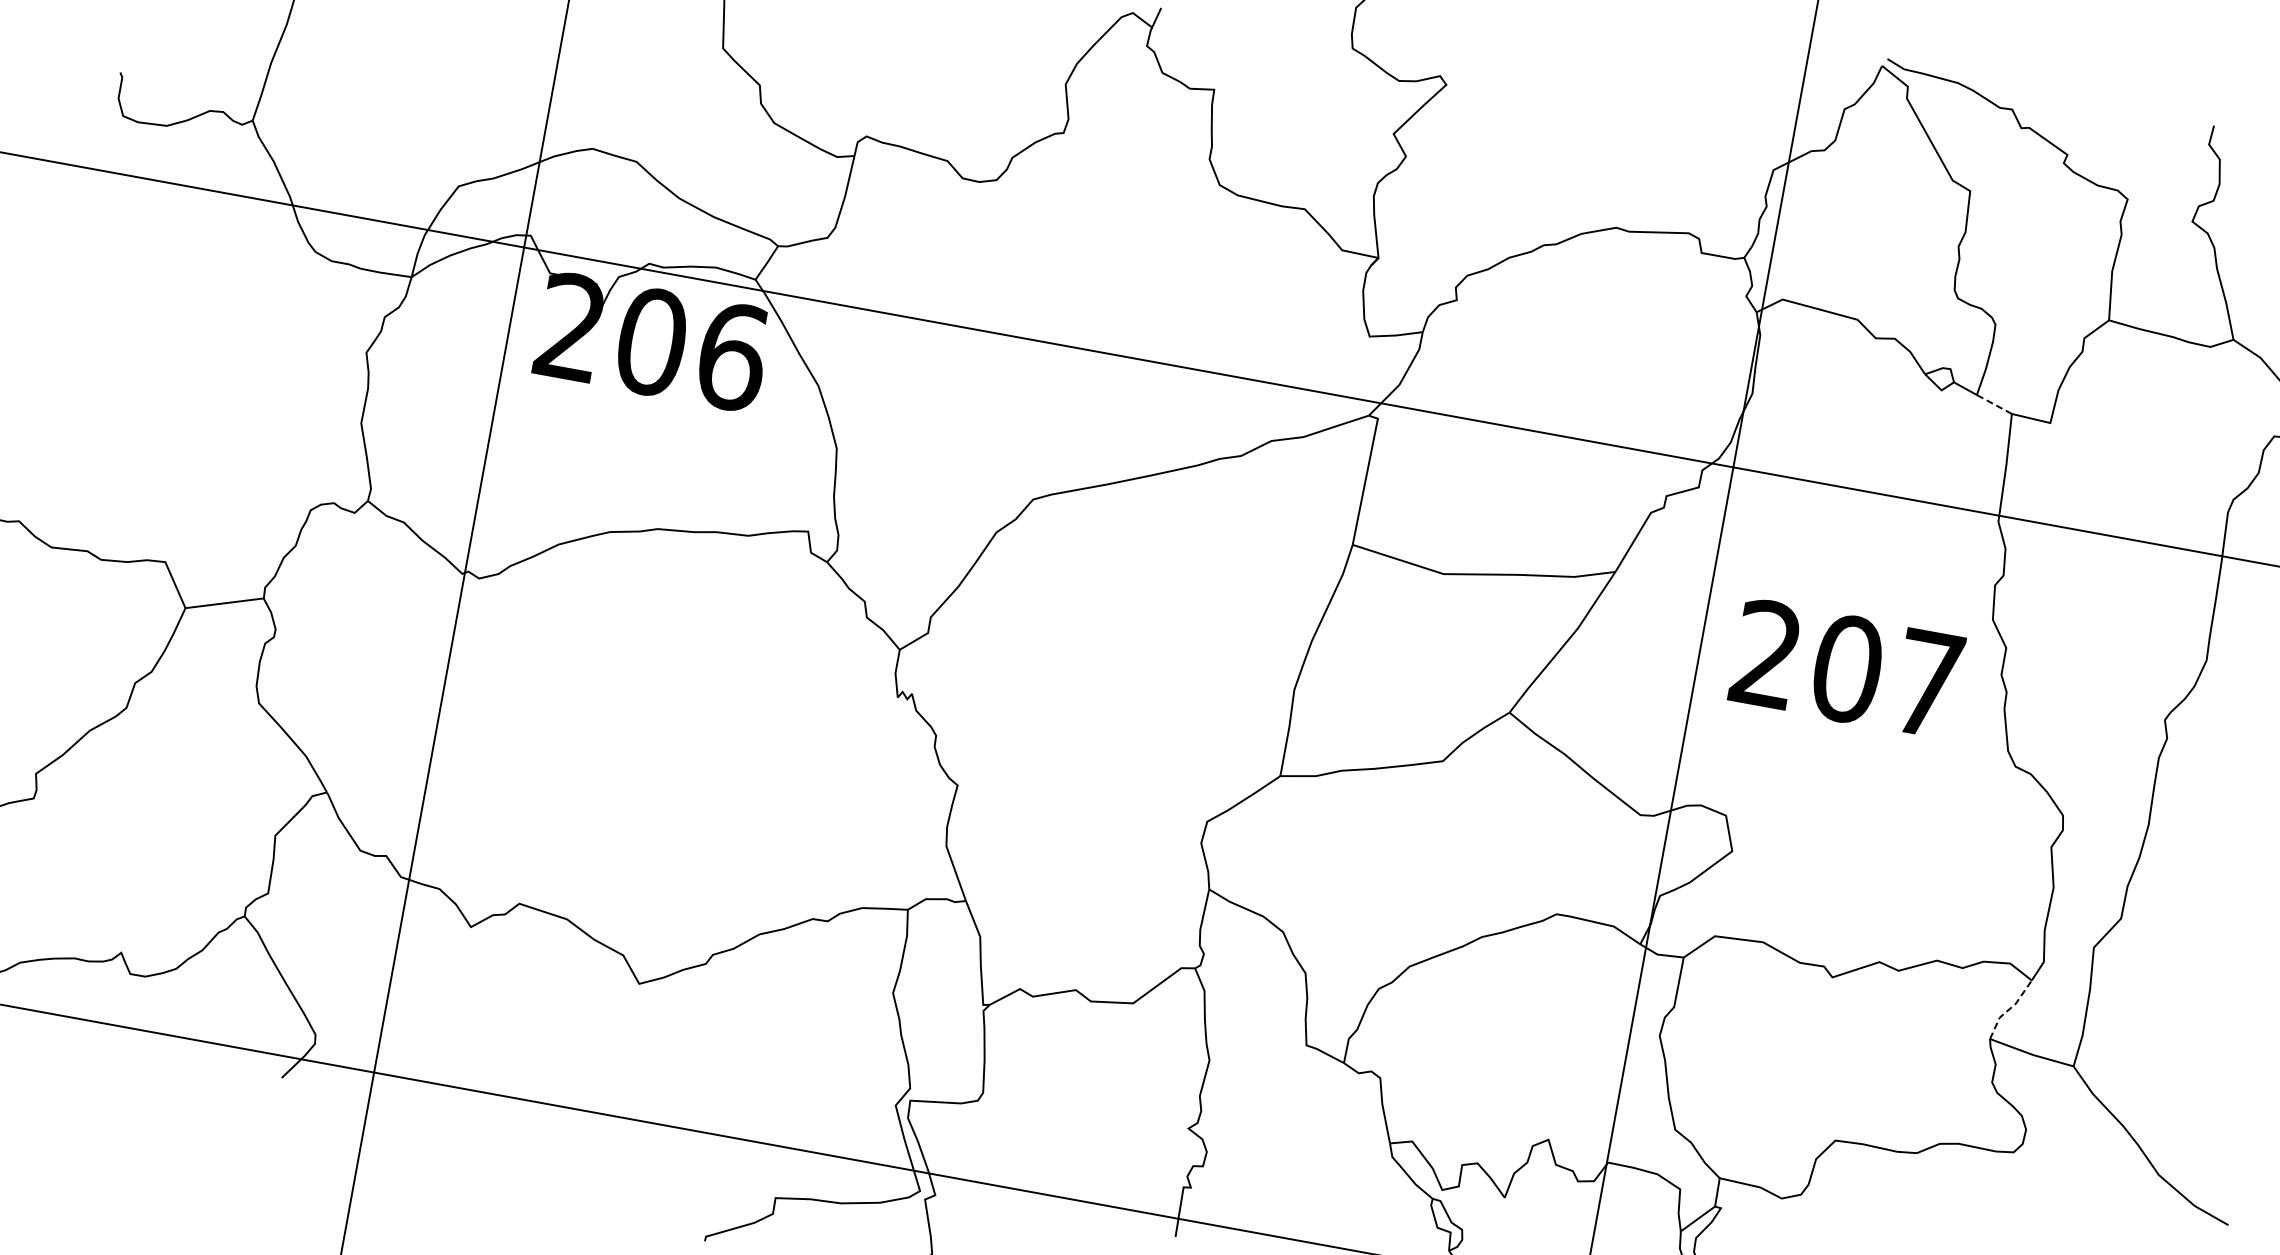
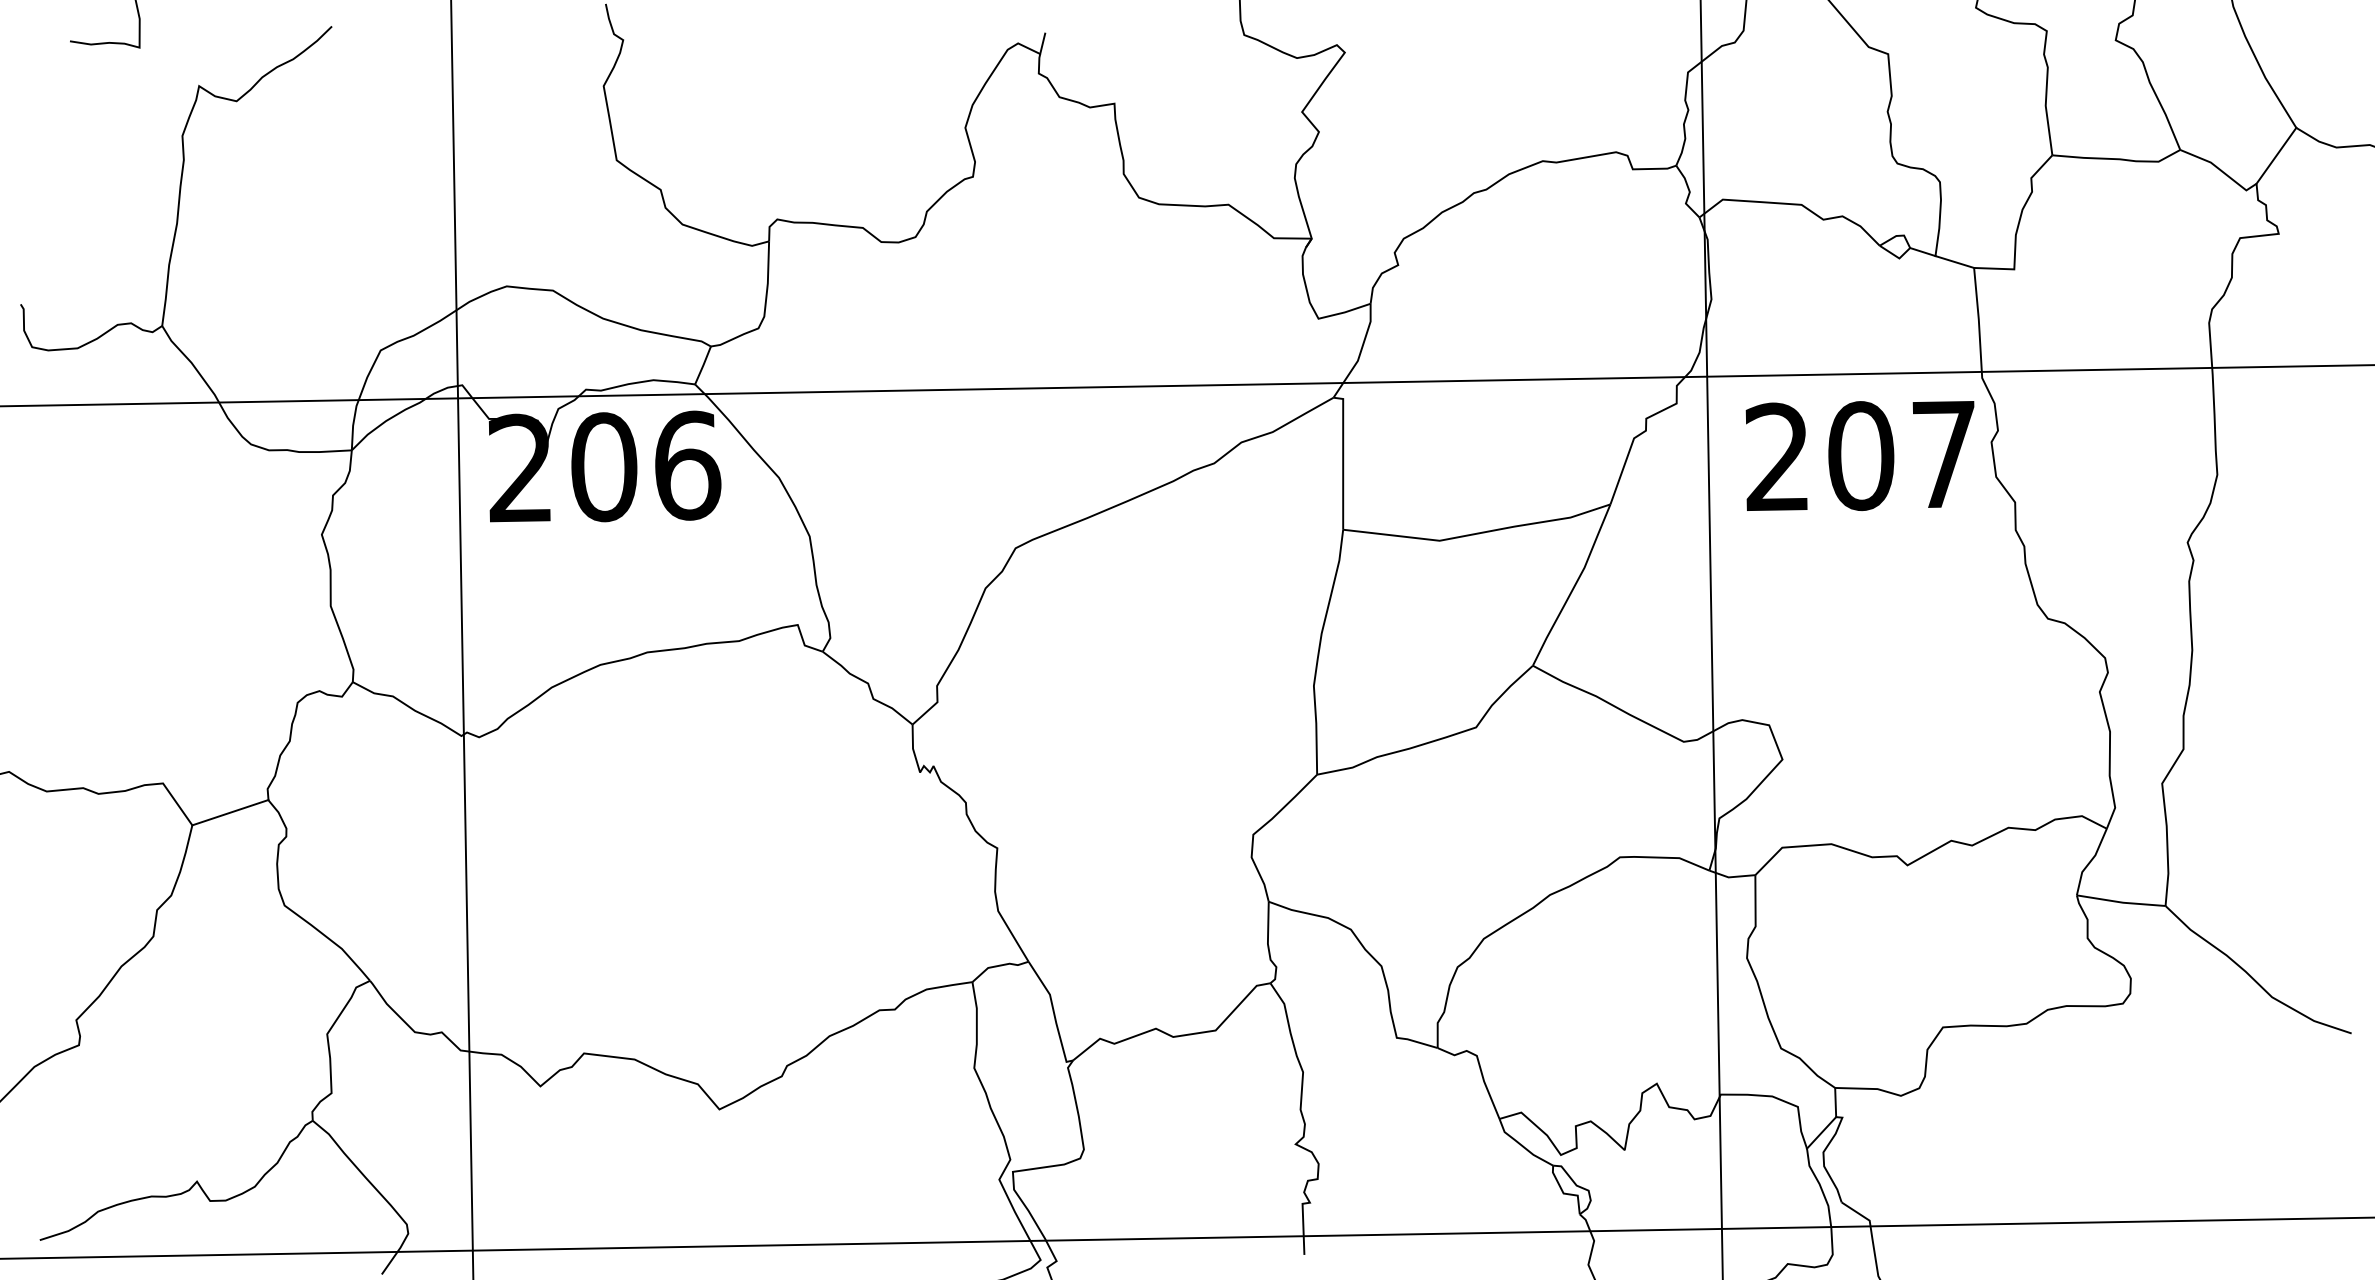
line: (1994, 403) -> (1954, 261), dashed -> solid
text: (1846, 668) -> (1859, 455), moved
line: (2009, 1008) -> (2090, 861), dashed -> solid

